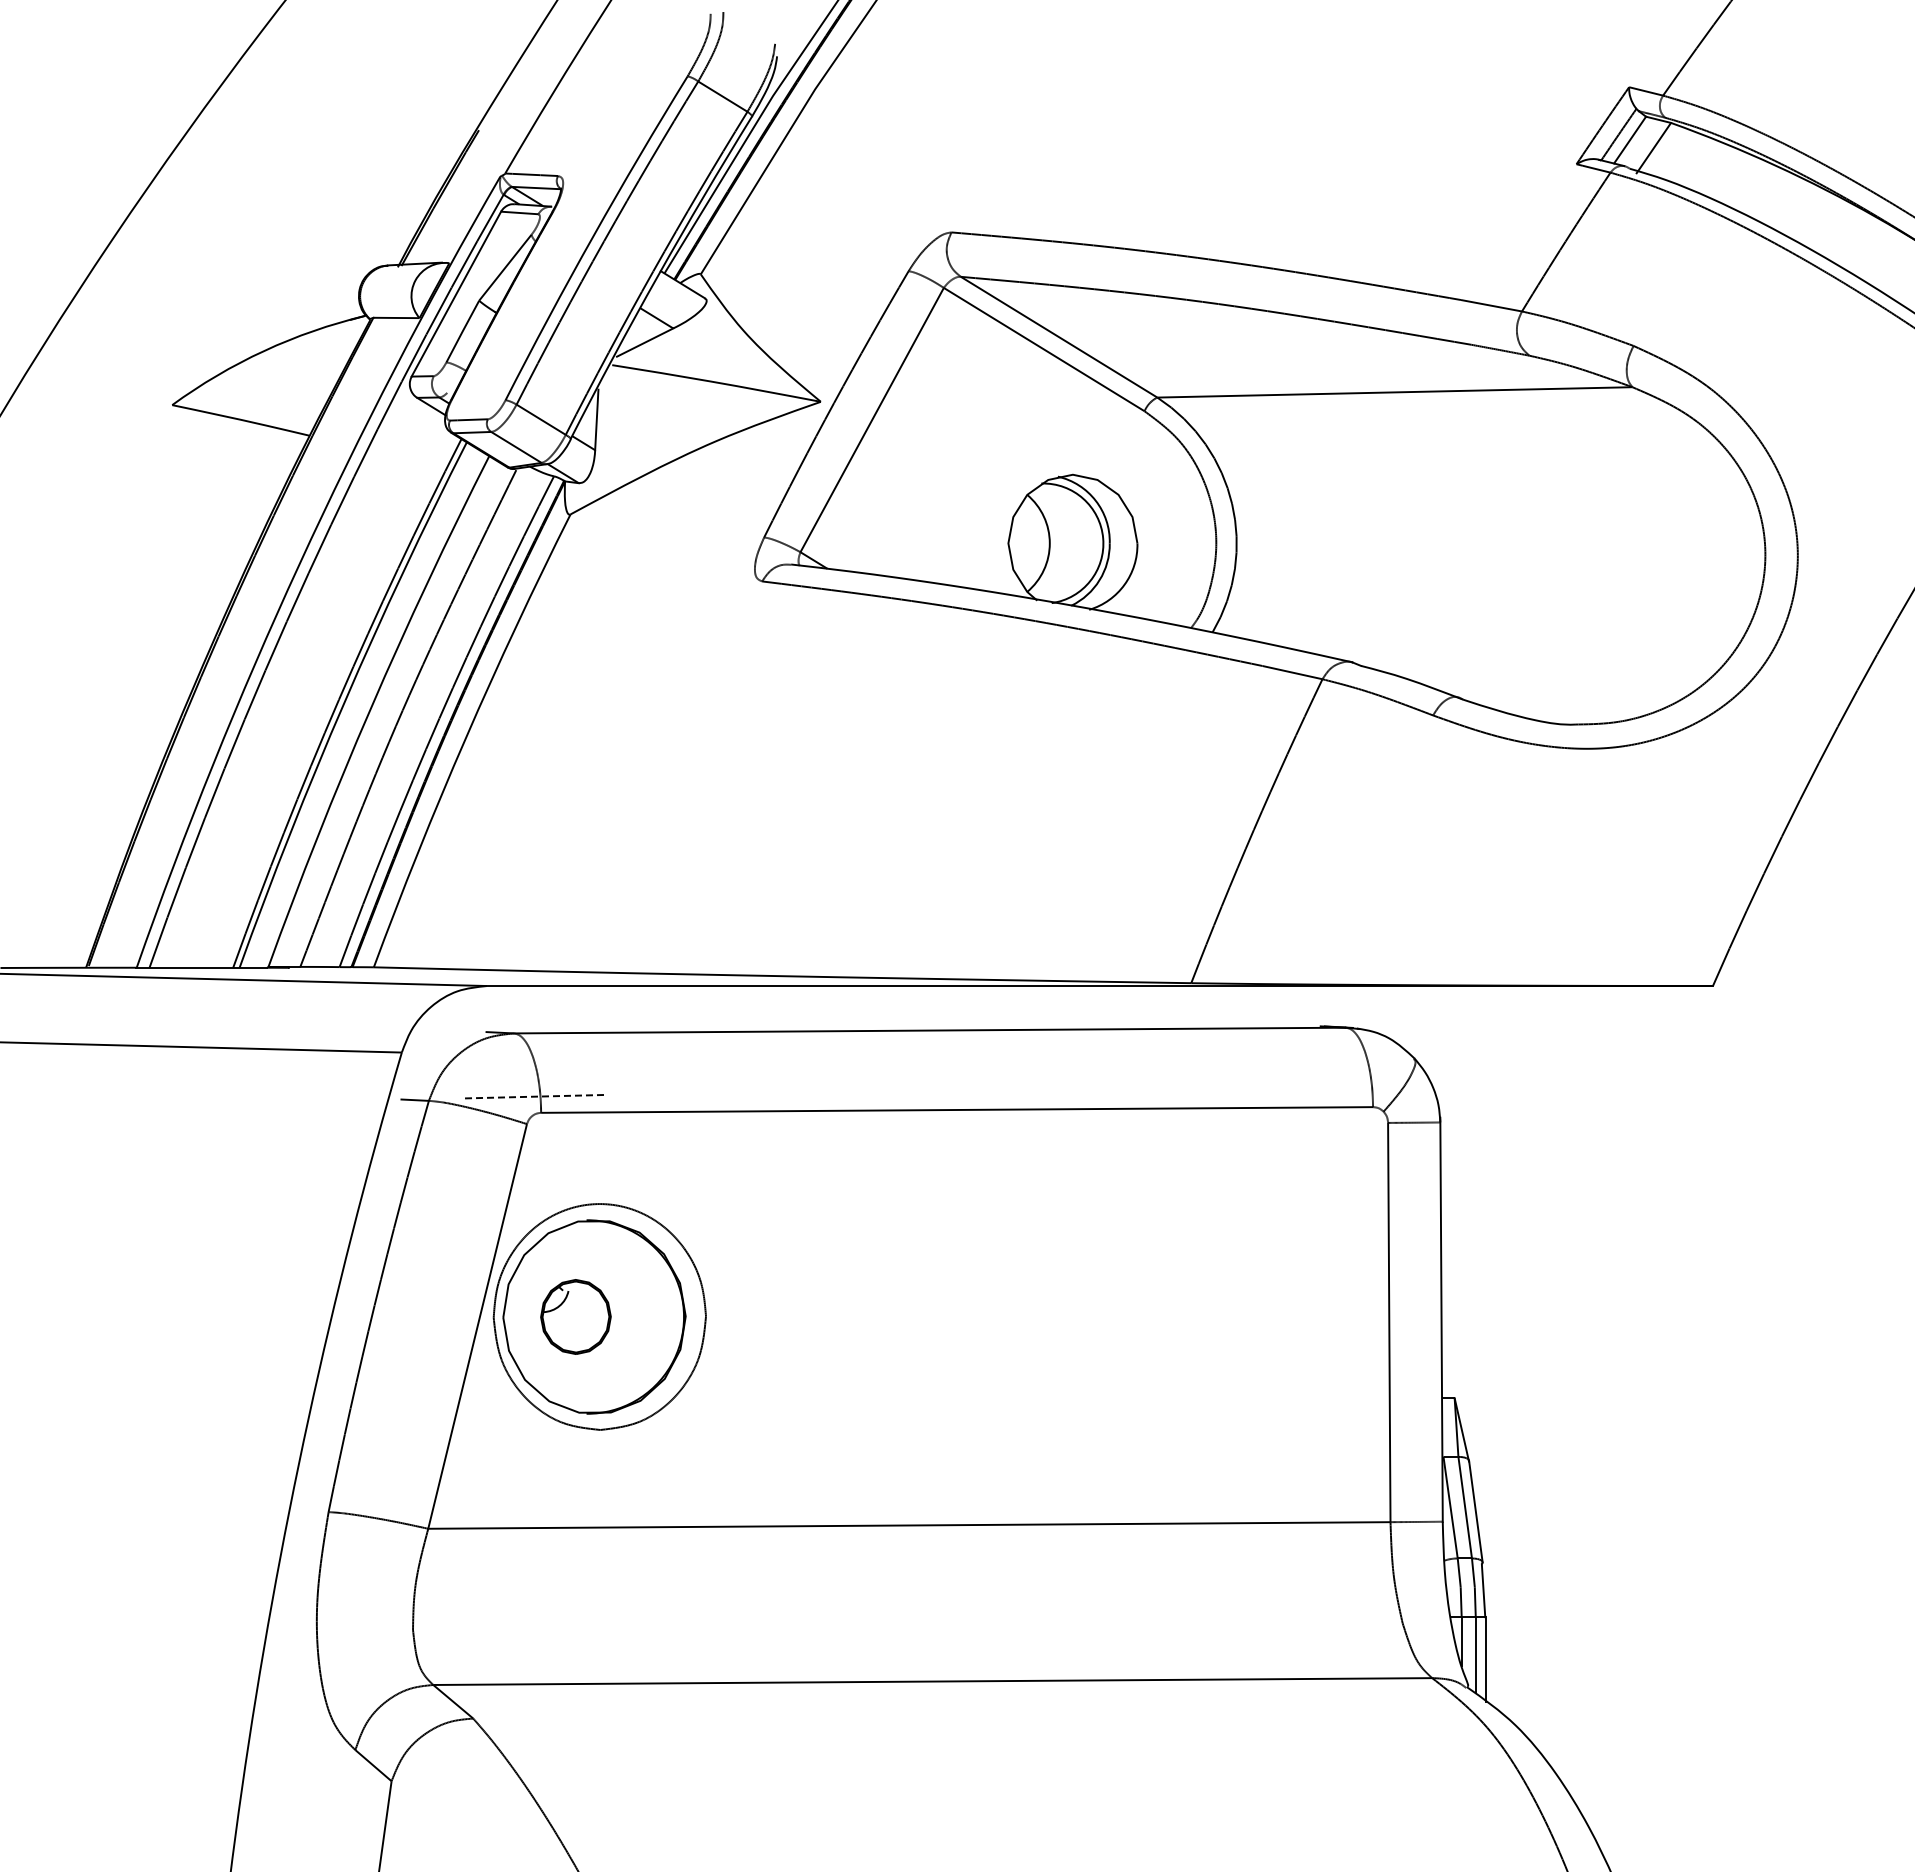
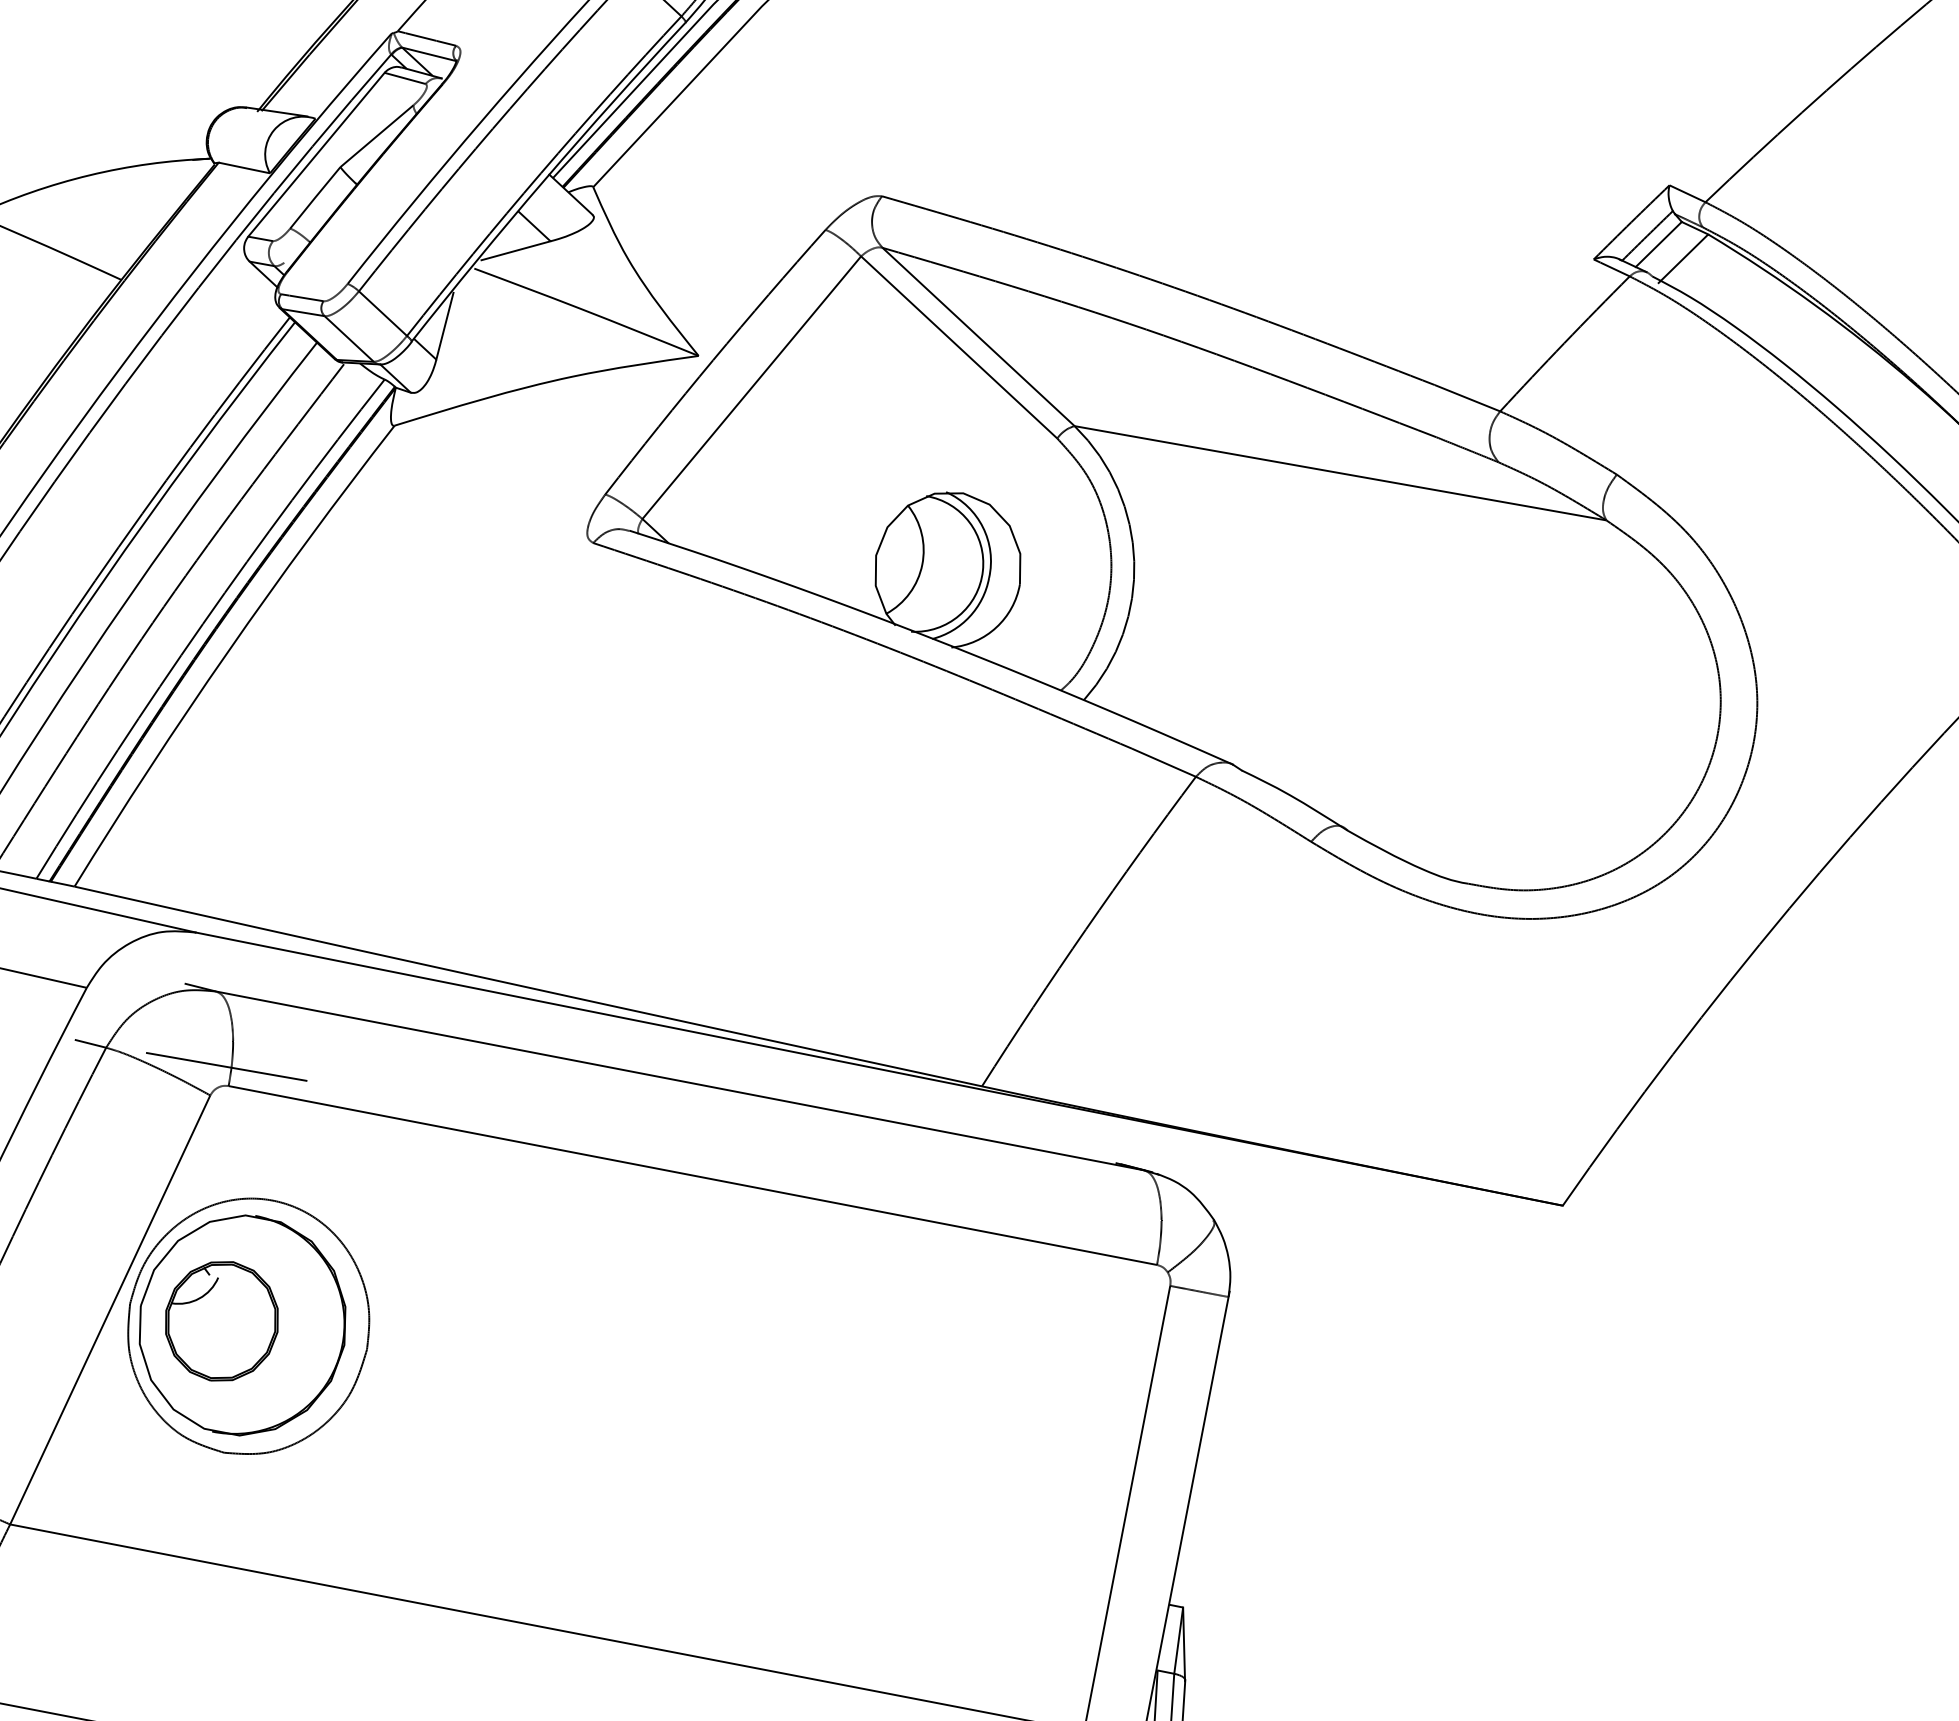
line: (536, 1096) -> (227, 1066), dashed -> solid
part: (575, 1316) -> (221, 1320), size x1.43

